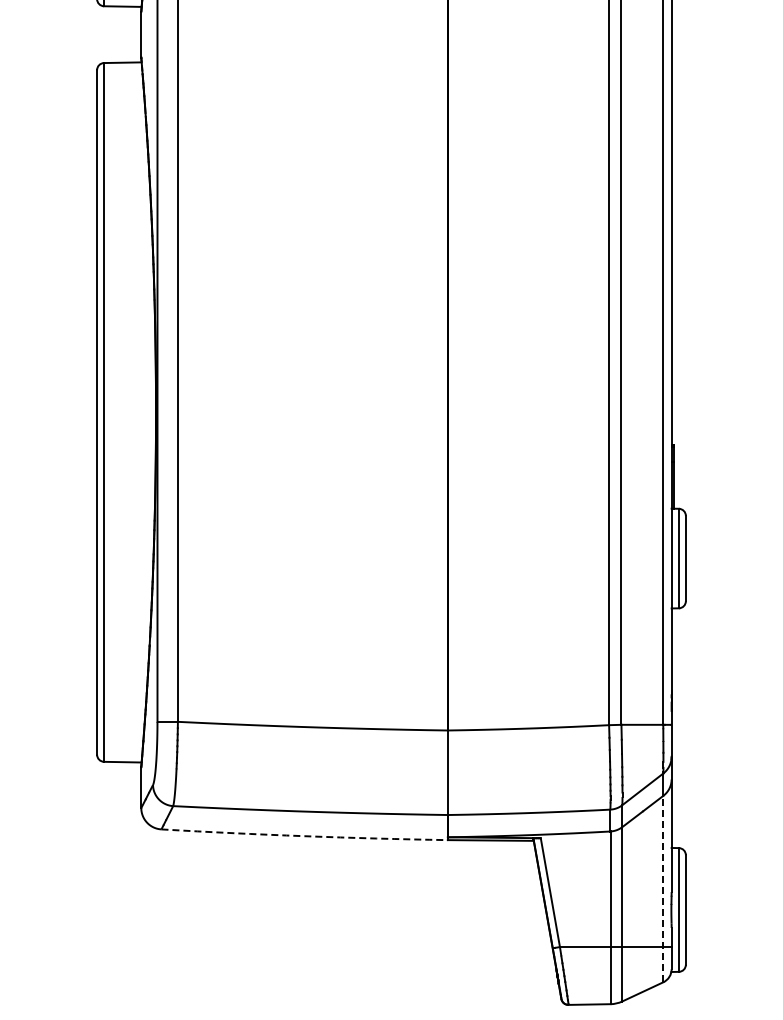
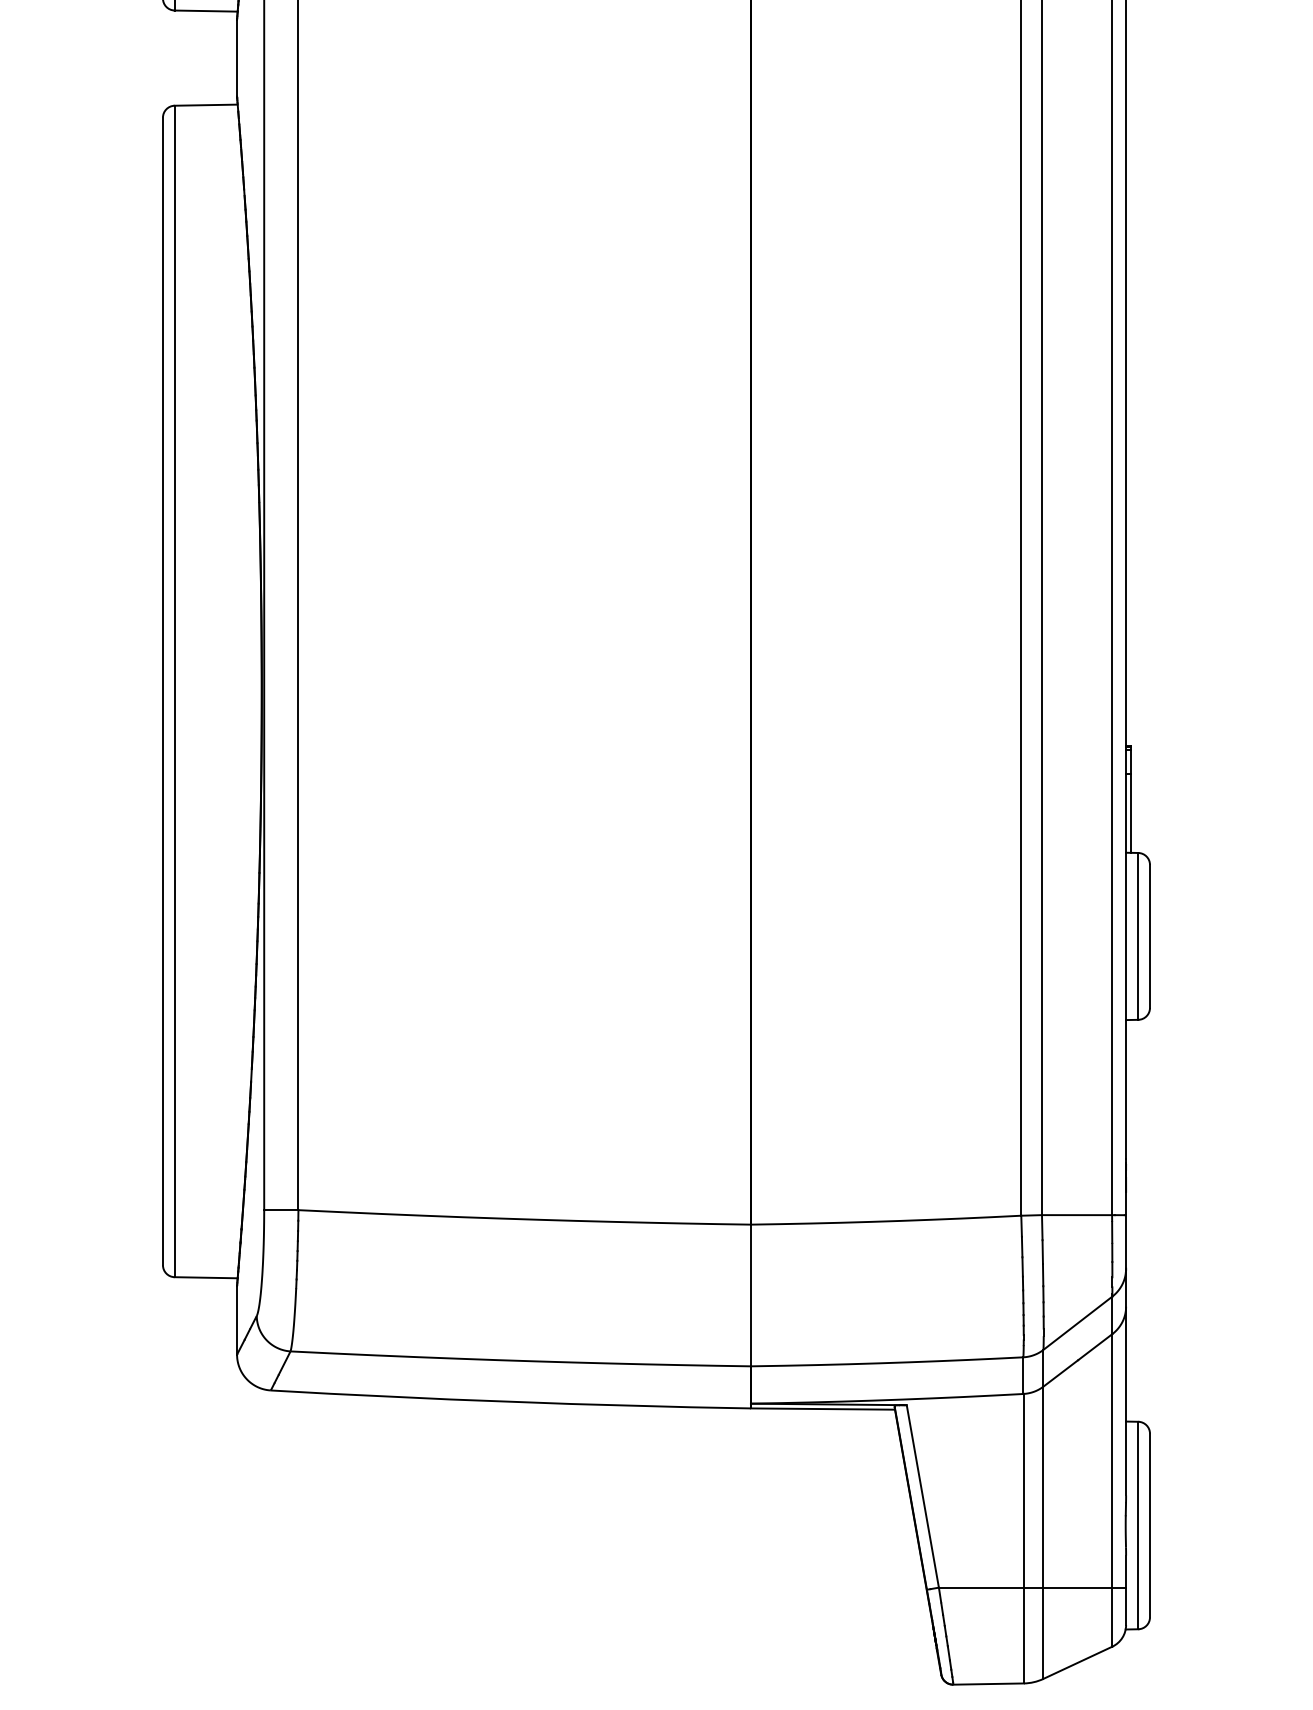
arc: (304, 836) -> (510, 1402), dashed -> solid
line: (663, 888) -> (1112, 1489), dashed -> solid

